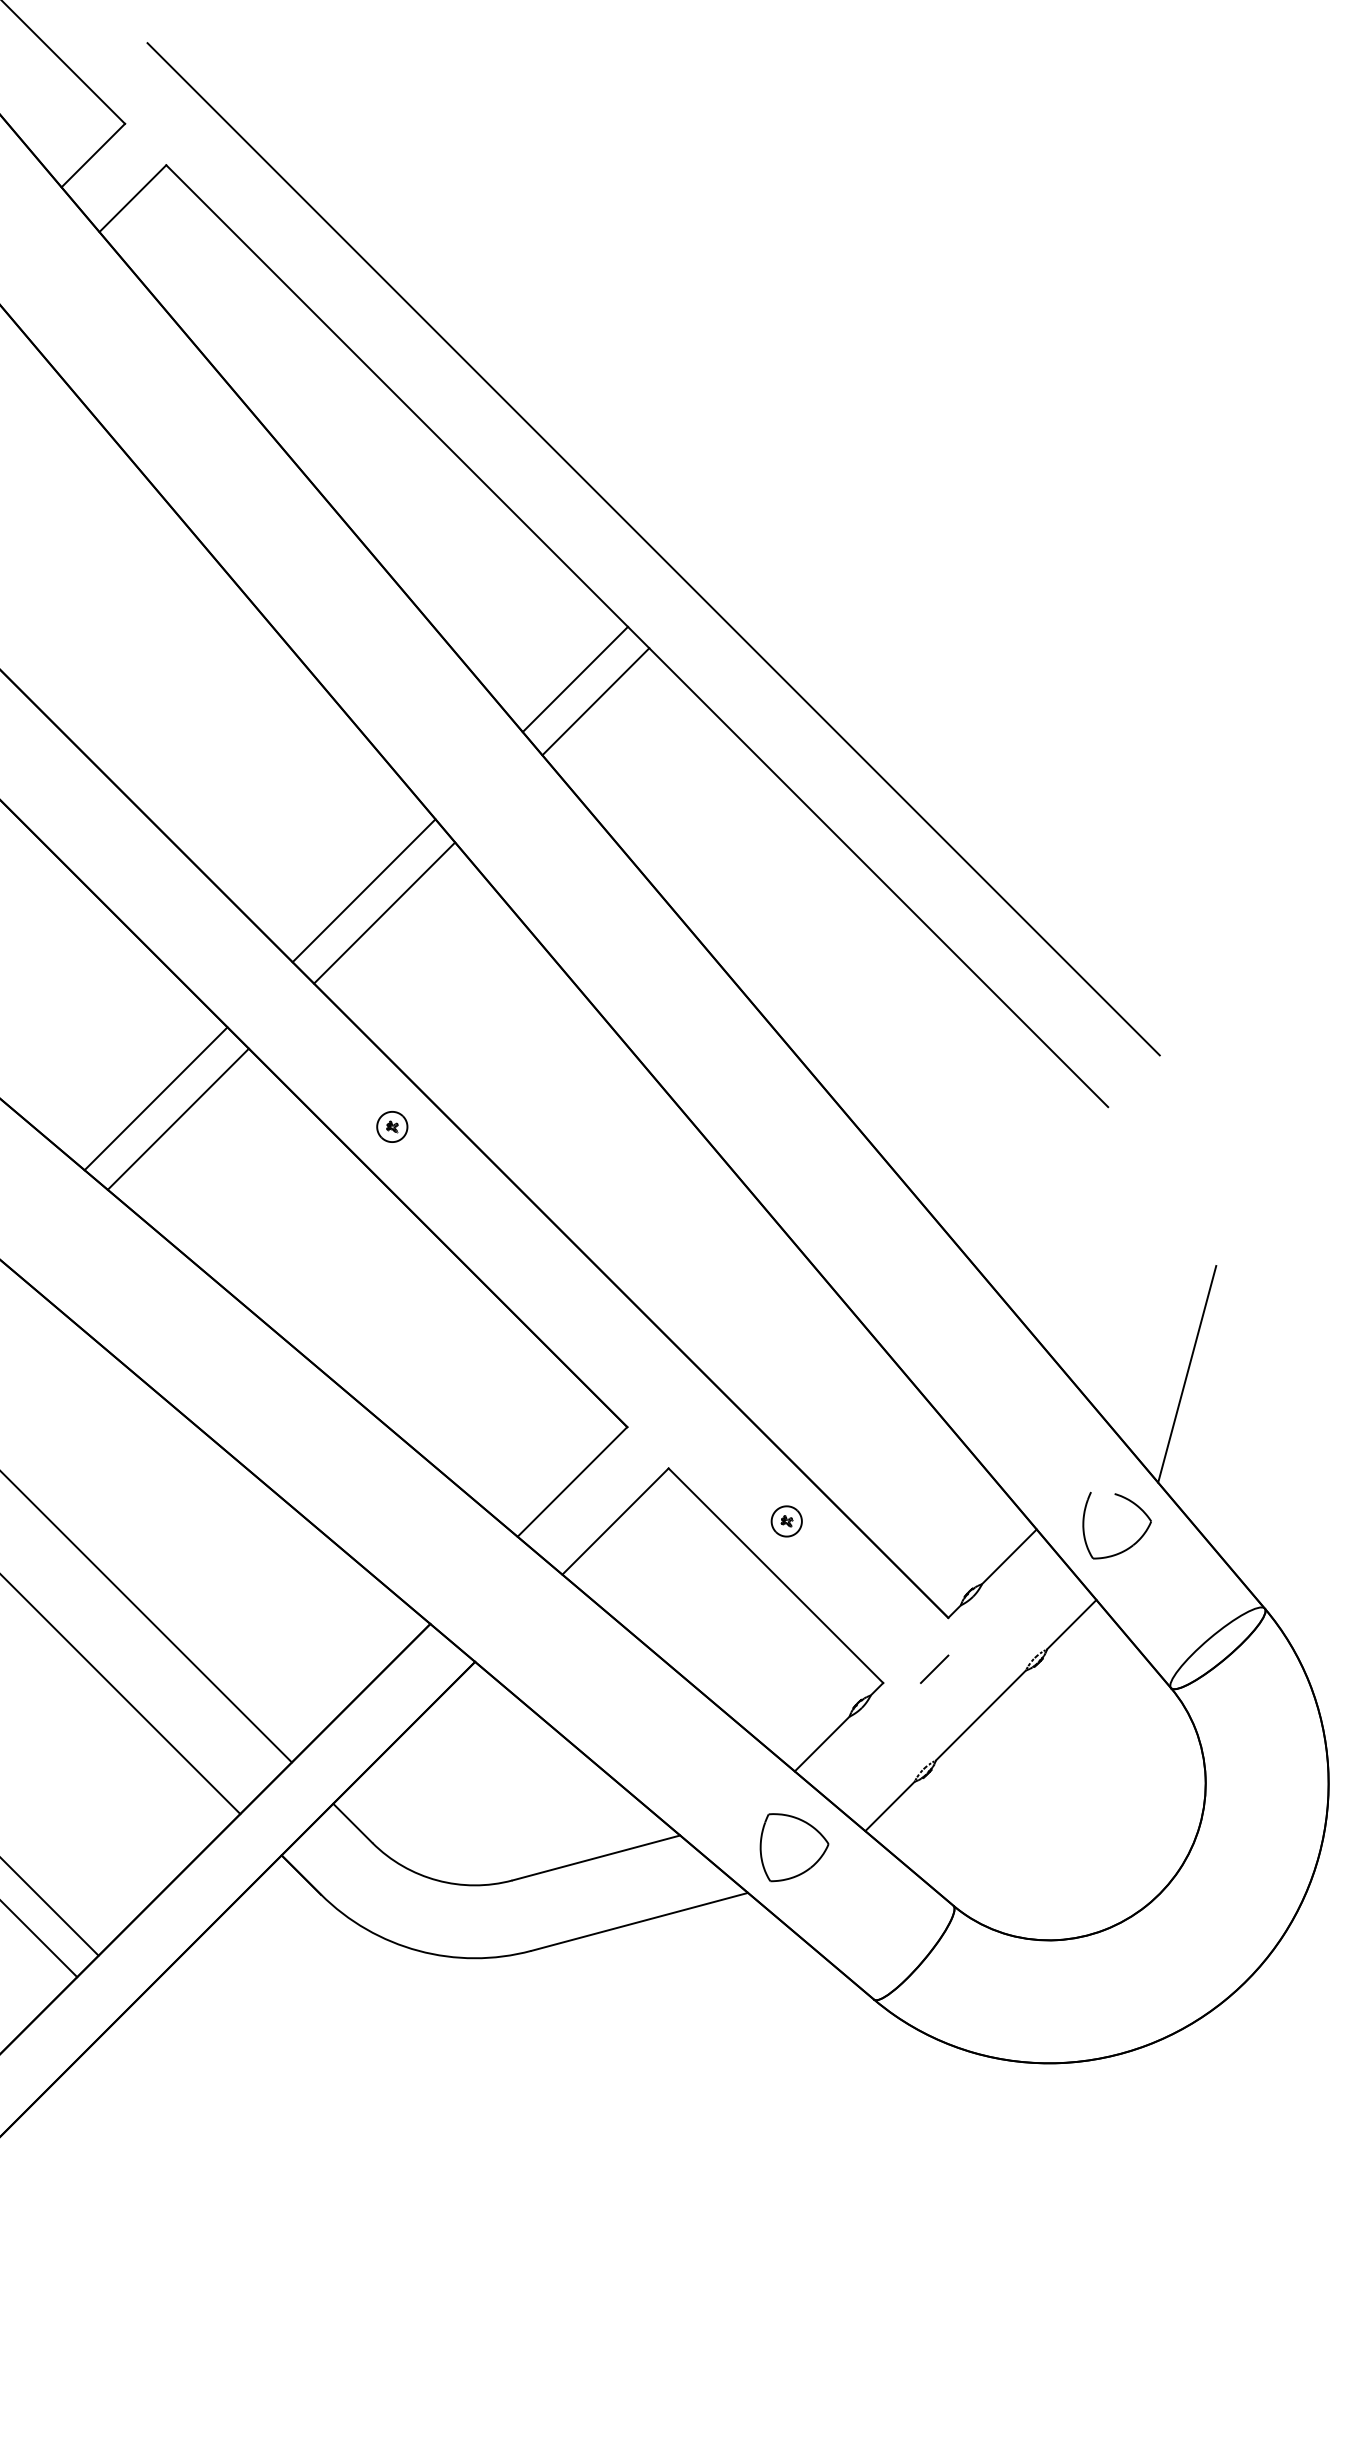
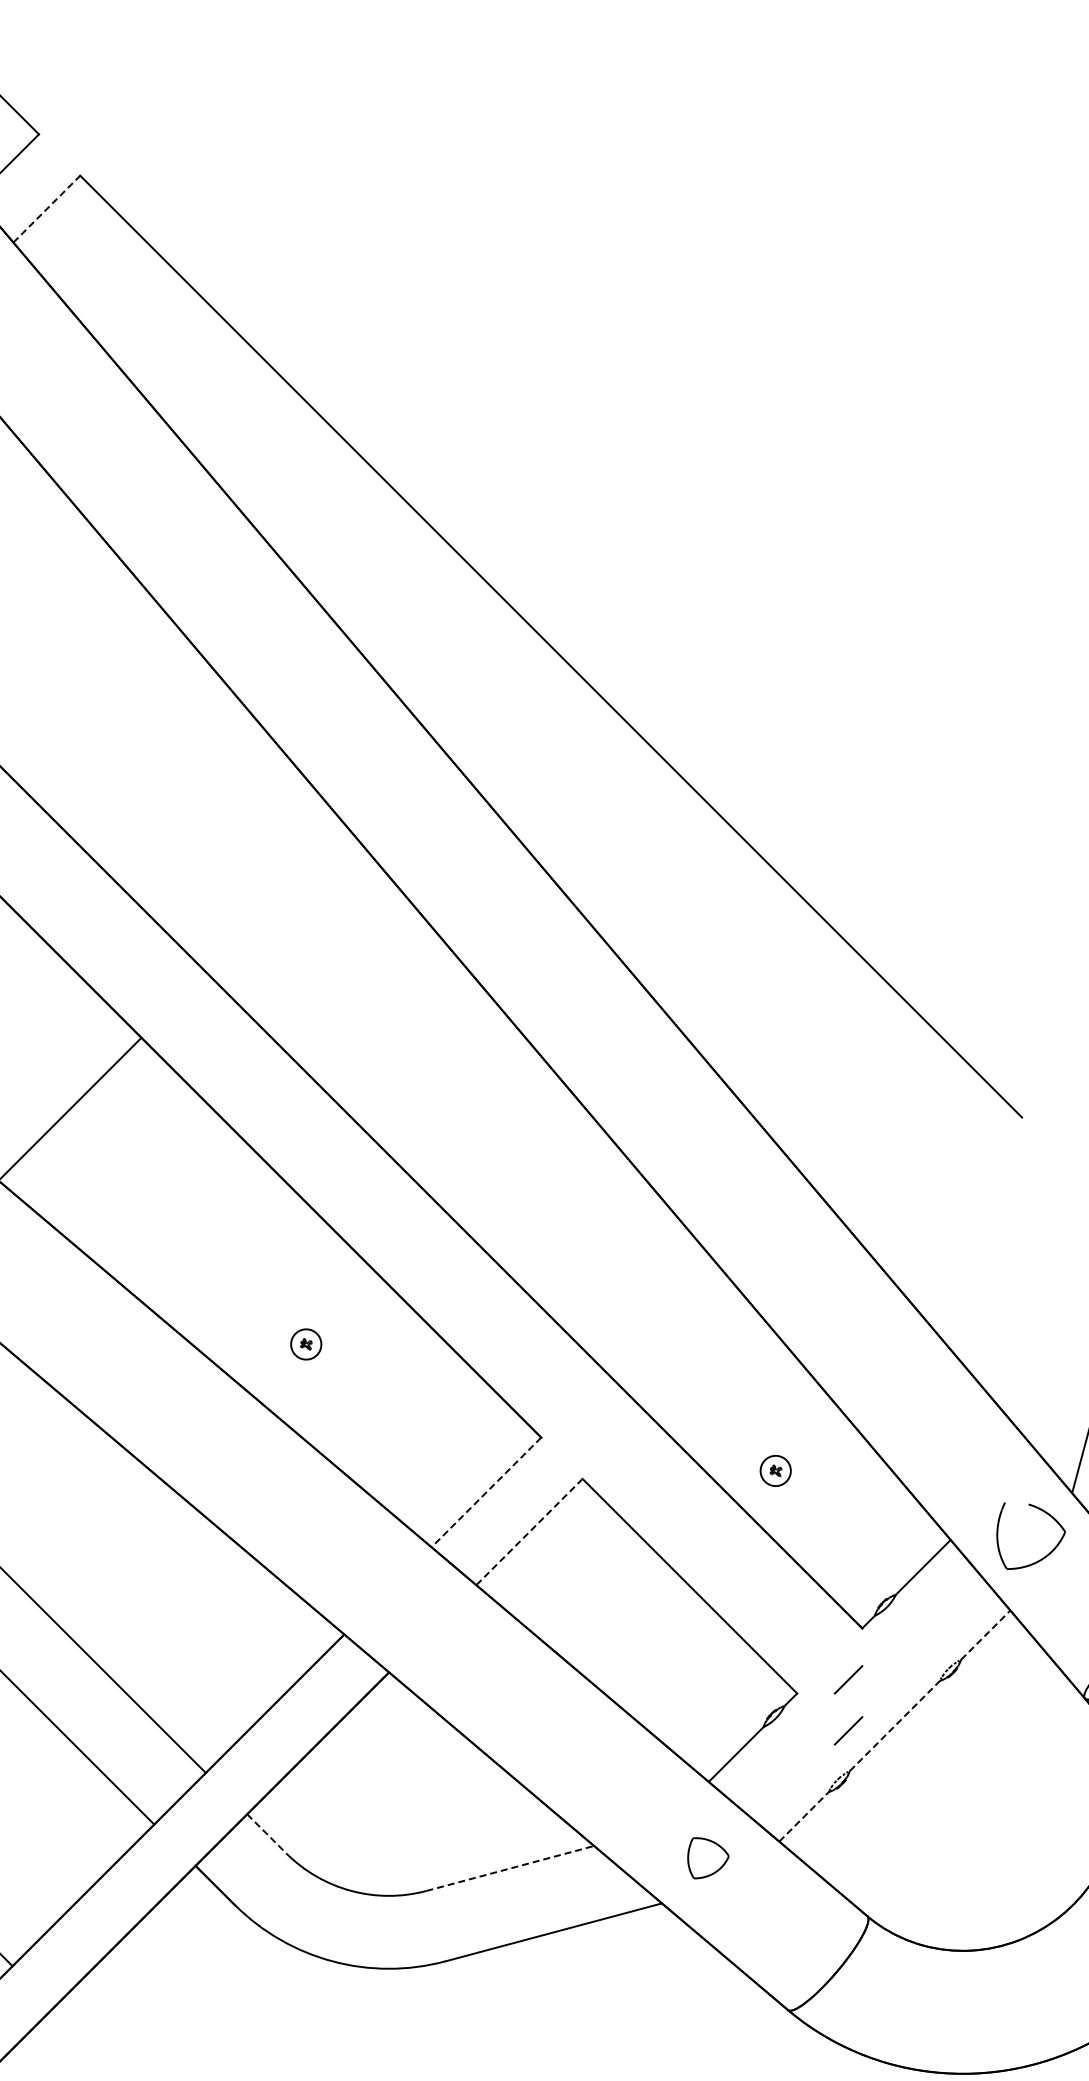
line: (133, 198) -> (47, 209), solid -> dashed
line: (653, 549) -> (567, 560), removed
line: (574, 679) -> (488, 690), removed
line: (595, 701) -> (509, 712), removed
line: (363, 890) -> (277, 901), removed
line: (384, 912) -> (298, 923), removed
line: (177, 1118) -> (91, 1129), removed
part: (392, 1126) -> (306, 1344), moved
line: (572, 1481) -> (486, 1492), solid -> dashed
line: (615, 1521) -> (529, 1532), solid -> dashed
part: (786, 1521) -> (775, 1471), moved
line: (1071, 1624) -> (985, 1635), solid -> dashed
line: (980, 1715) -> (894, 1726), solid -> dashed
line: (934, 1719) -> (848, 1730), added
line: (889, 1806) -> (803, 1817), solid -> dashed
line: (352, 1823) -> (266, 1834), solid -> dashed
part: (794, 1847) -> (708, 1858), size x0.6
line: (596, 1857) -> (510, 1868), solid -> dashed

